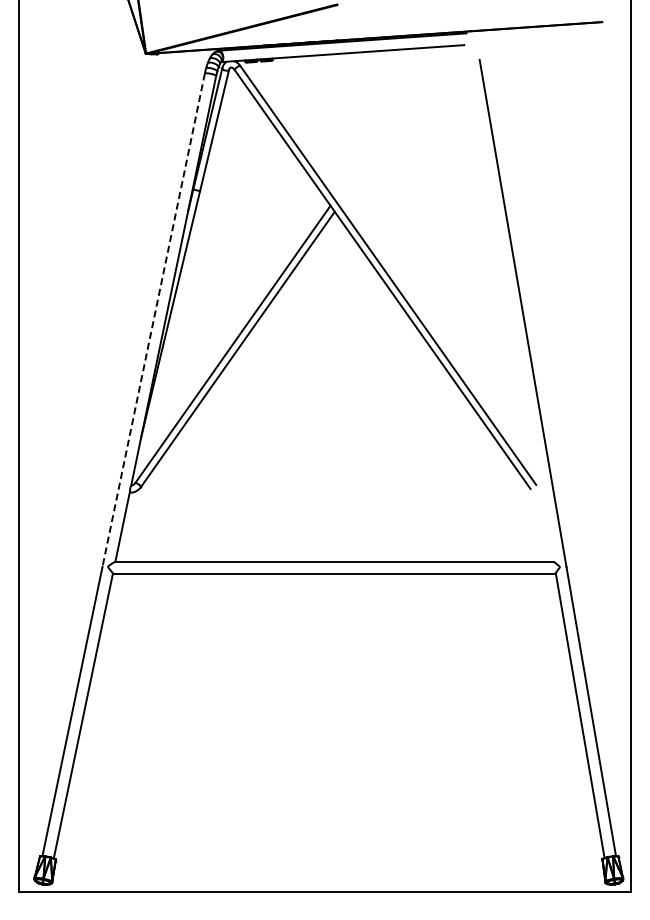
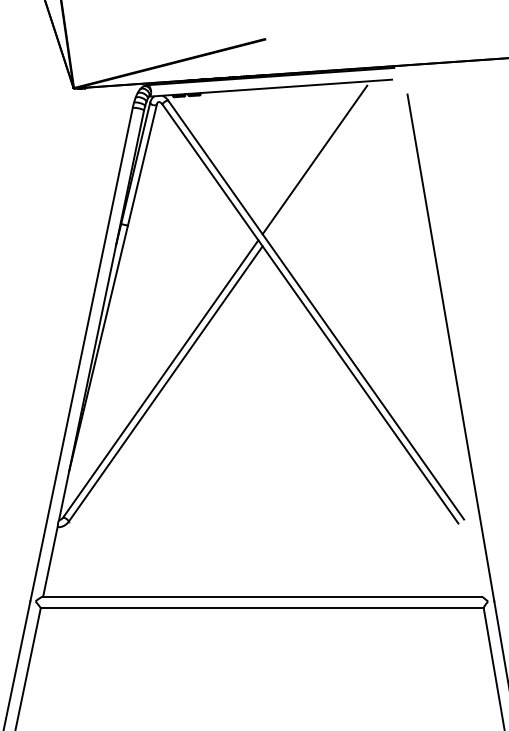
line: (386, 125) -> (314, 160), added
line: (153, 320) -> (81, 355), dashed -> solid

